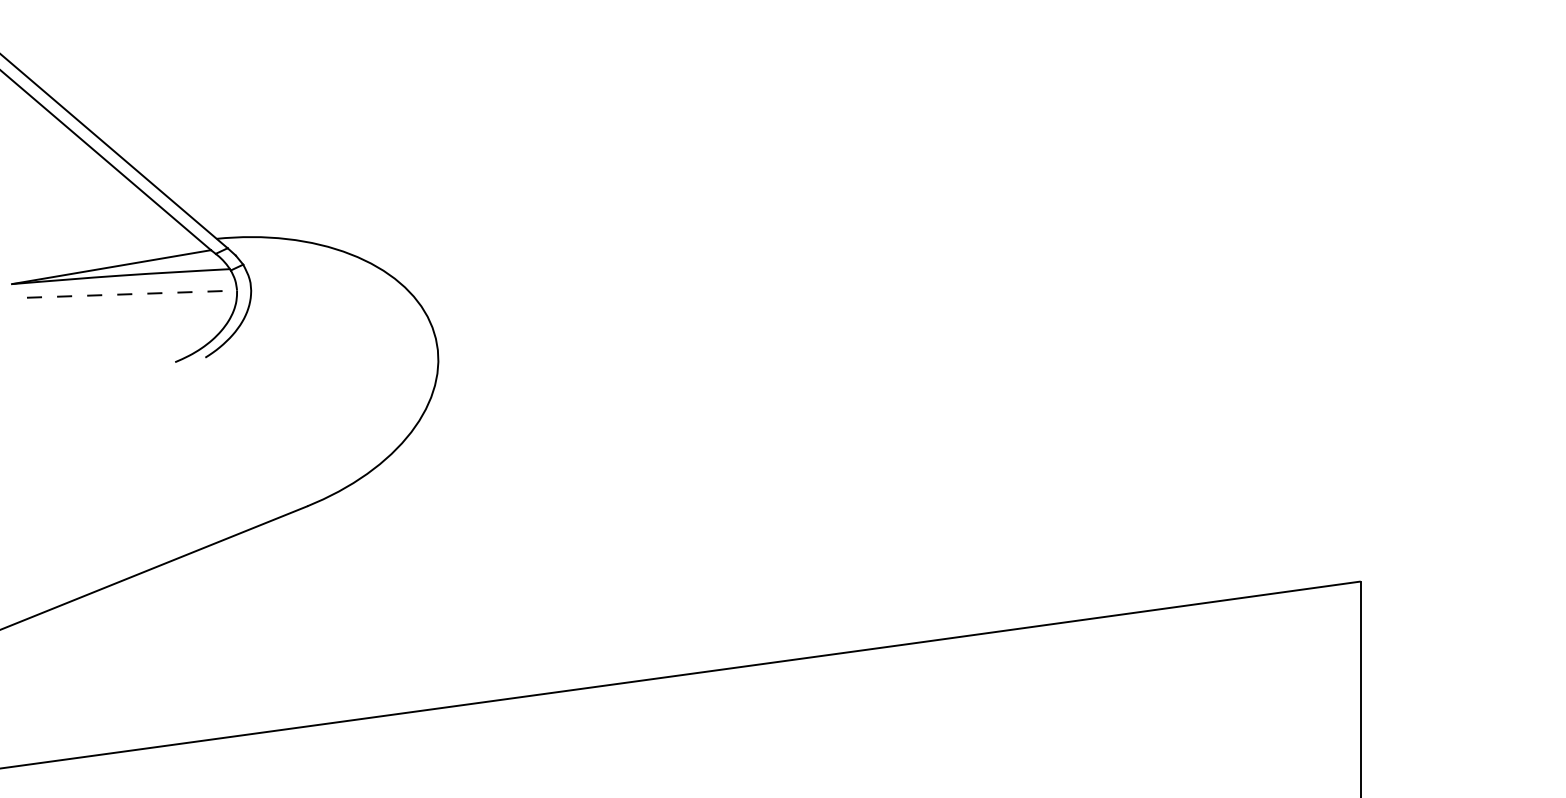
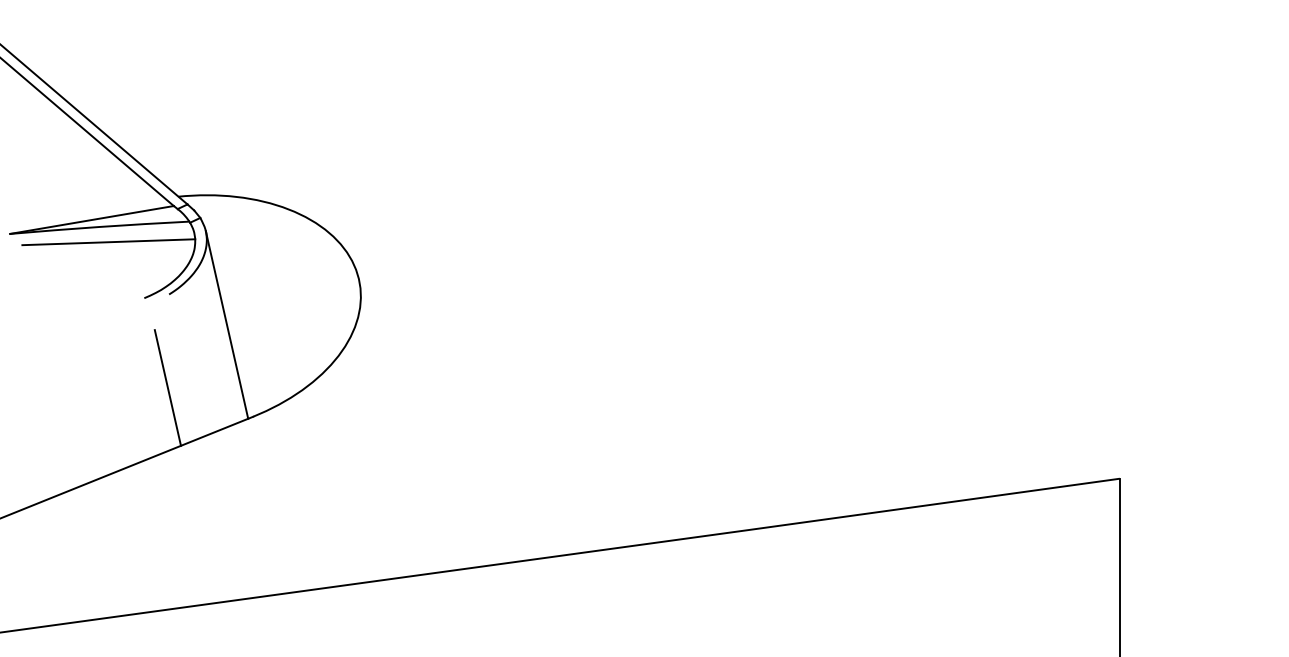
line: (132, 294) -> (109, 242), dashed -> solid
line: (275, 394) -> (226, 324), added
line: (203, 470) -> (167, 387), added

